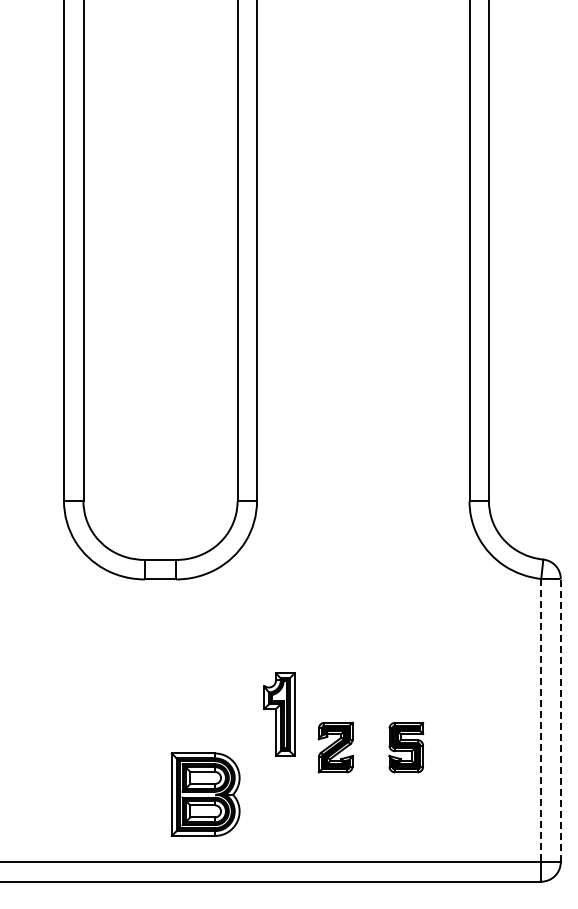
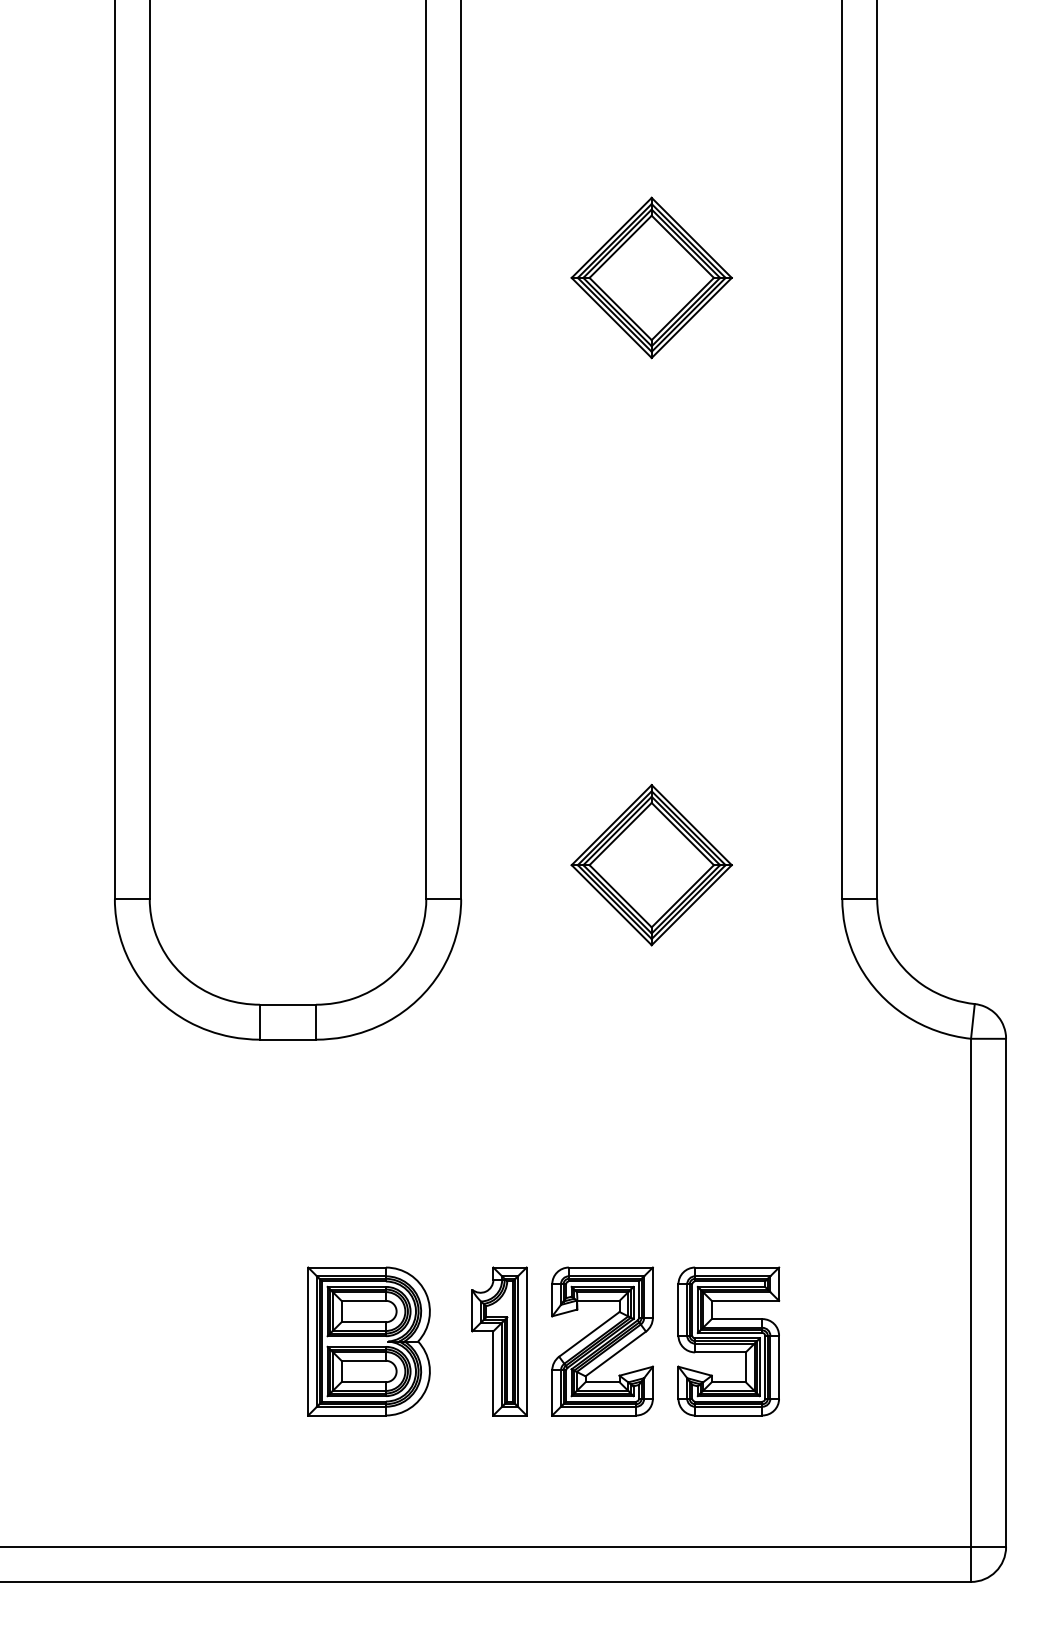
part: (363, 154) -> (652, 277), added
part: (363, 481) -> (652, 863), added
part: (279, 714) -> (499, 1341), moved
line: (541, 720) -> (971, 1292), dashed -> solid
line: (560, 720) -> (1005, 1292), dashed -> solid
part: (335, 747) -> (601, 1341), size x1.67
part: (406, 747) -> (729, 1341), size x1.67
part: (205, 794) -> (368, 1341), moved

